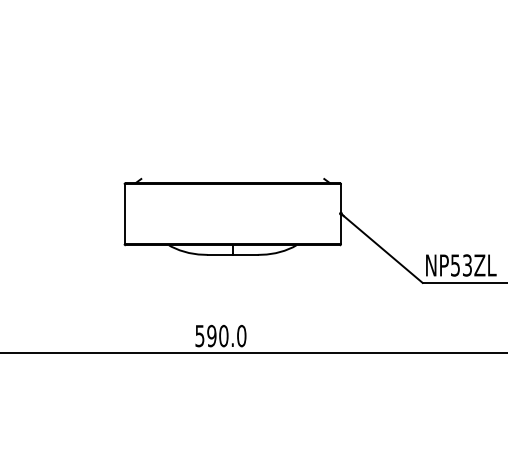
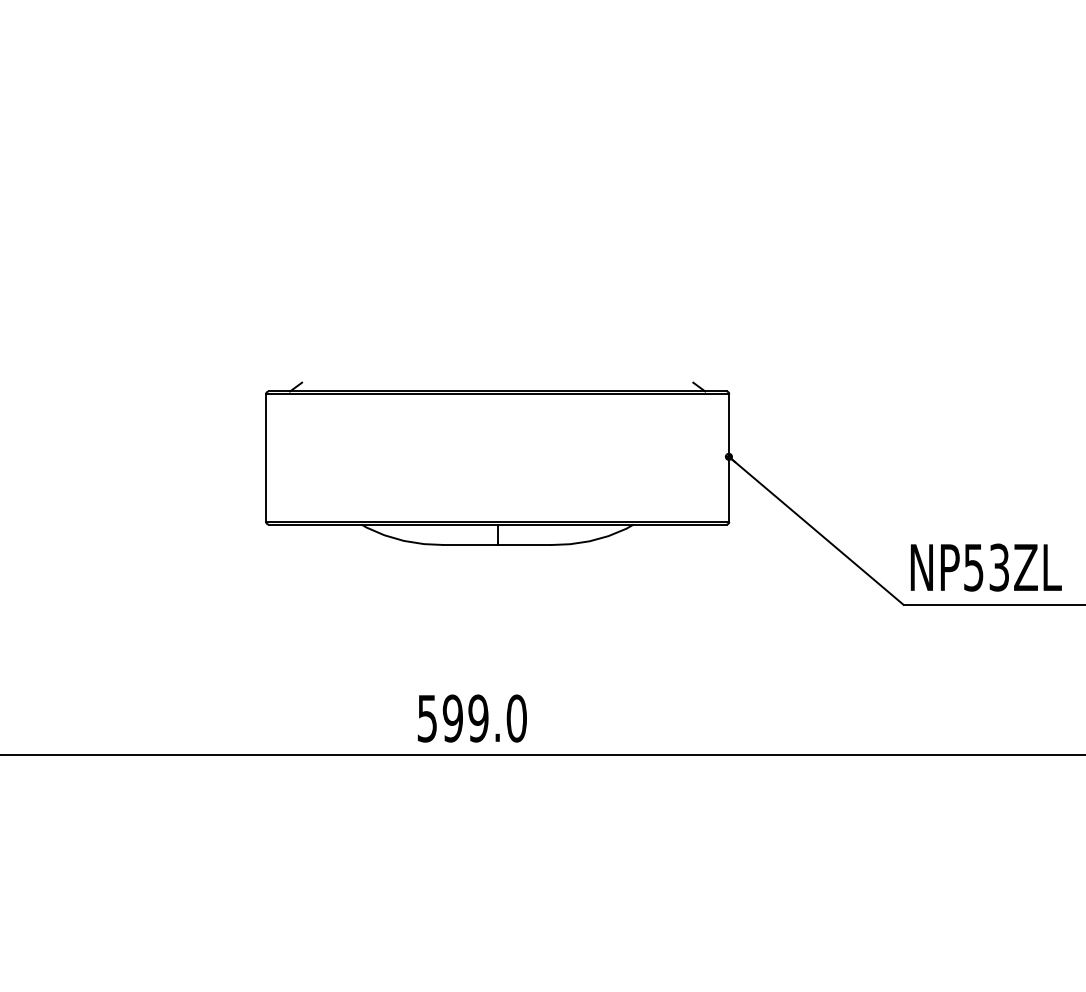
text: (223, 336) -> (477, 719), 590.0 -> 599.0

